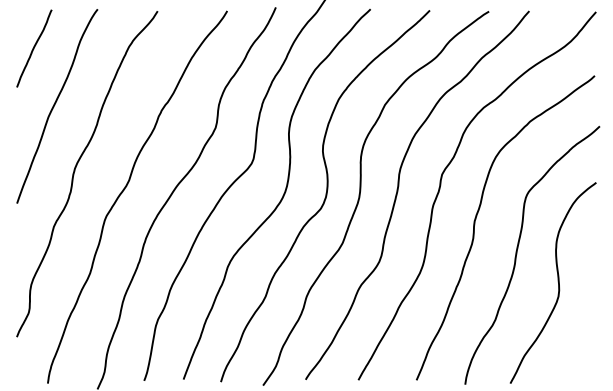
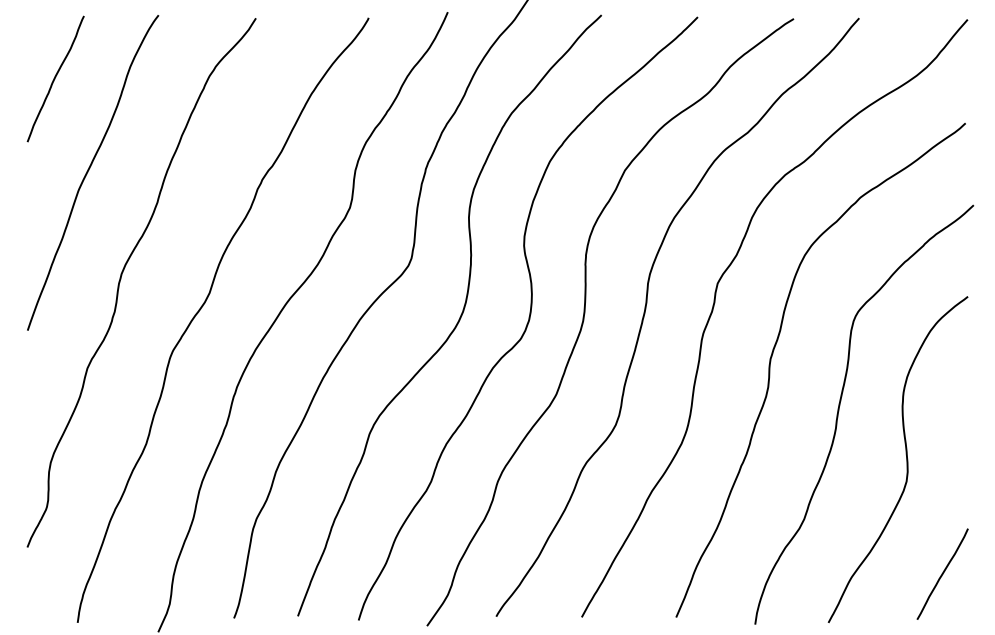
line: (580, 353) -> (942, 573), added

